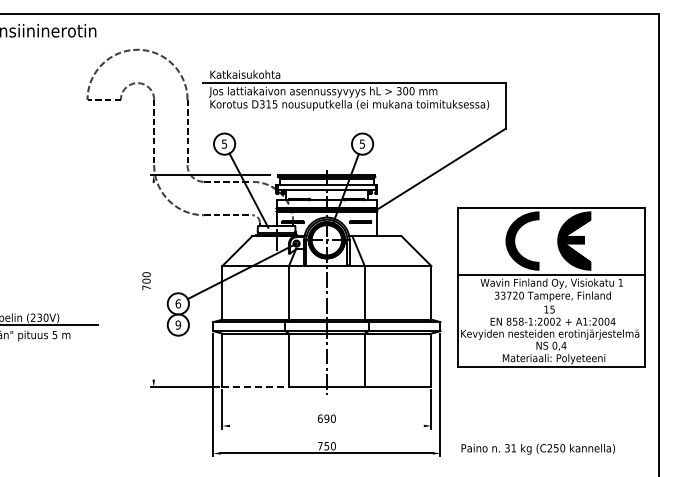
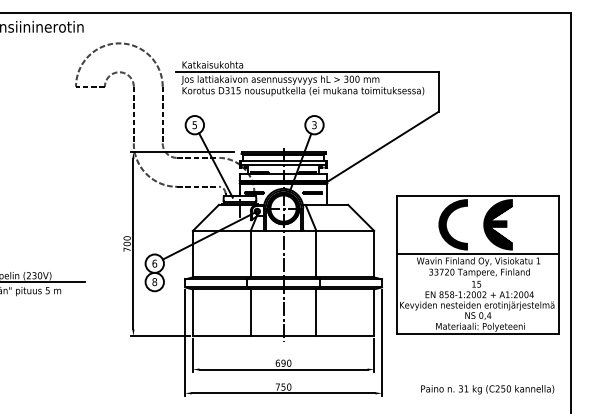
text: (362, 143) -> (314, 124), 5 -> 3
line: (153, 280) -> (133, 243), added
part: (551, 287) -> (478, 265), moved
text: (178, 324) -> (154, 281), 9 -> 8
line: (256, 387) -> (222, 336), dashed -> solid
line: (326, 425) -> (283, 369), added
text: (537, 449) -> (486, 389), moved

